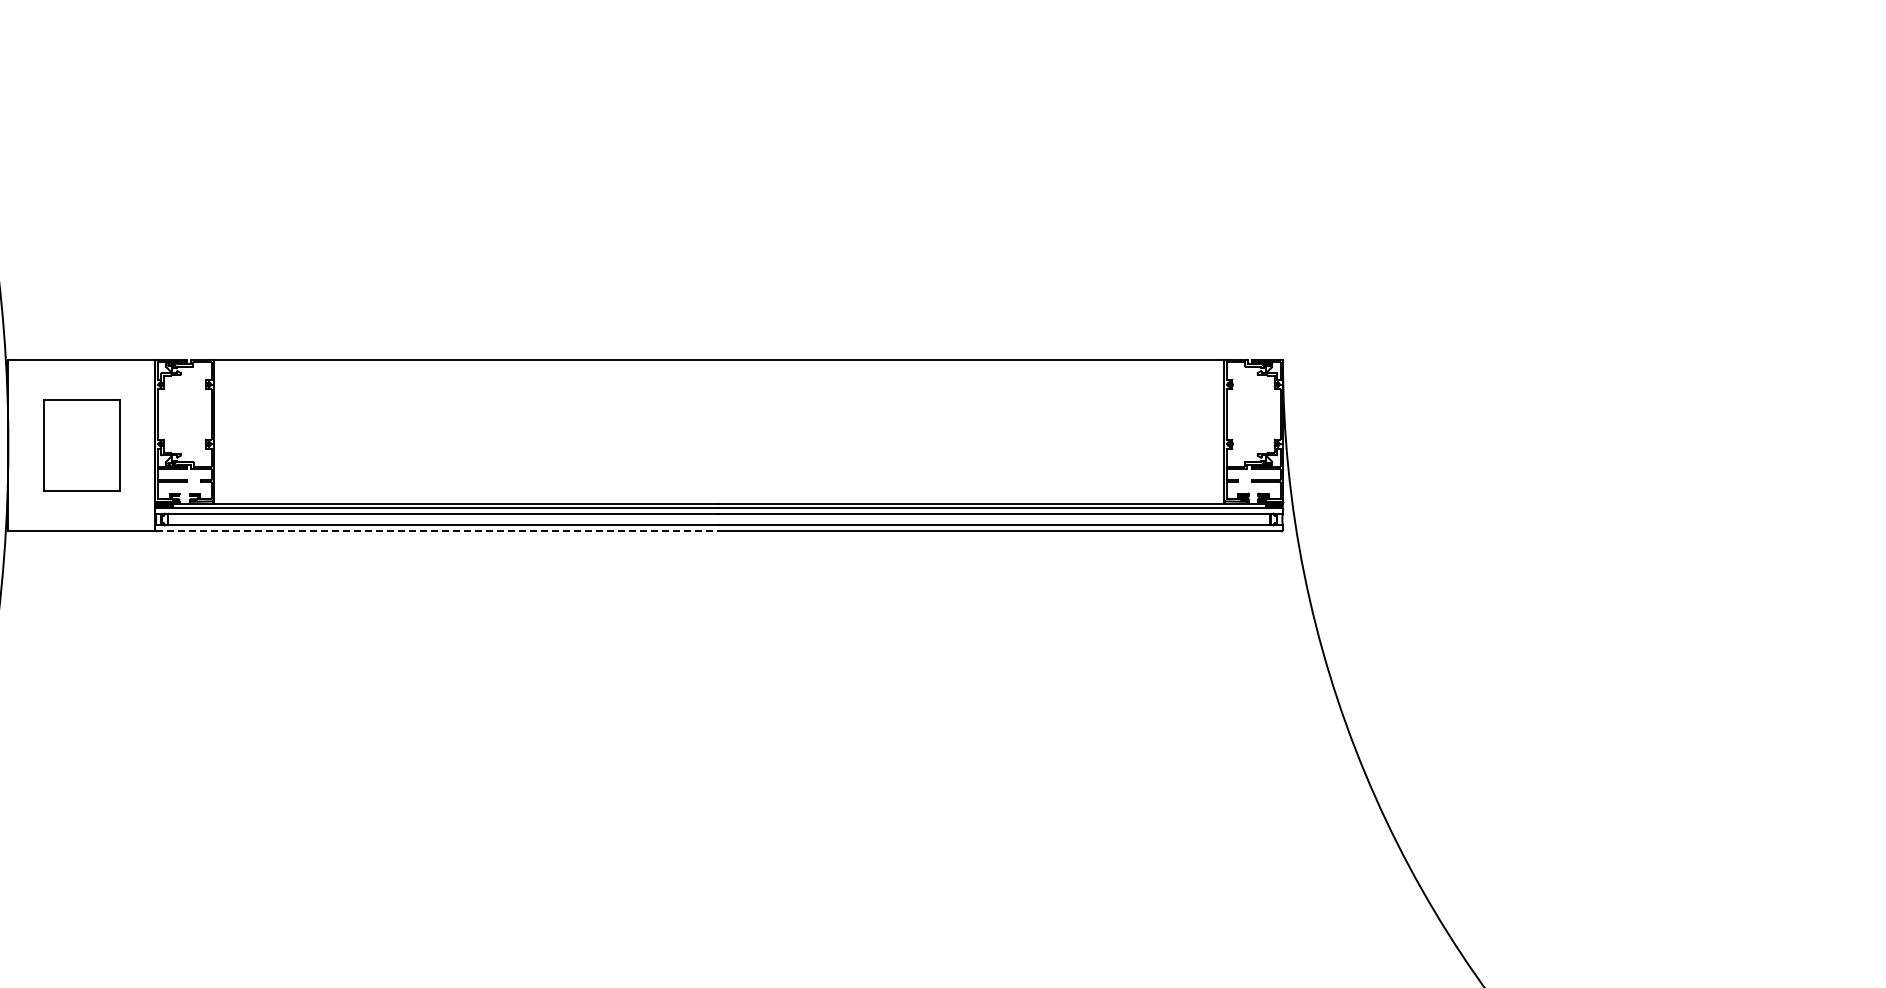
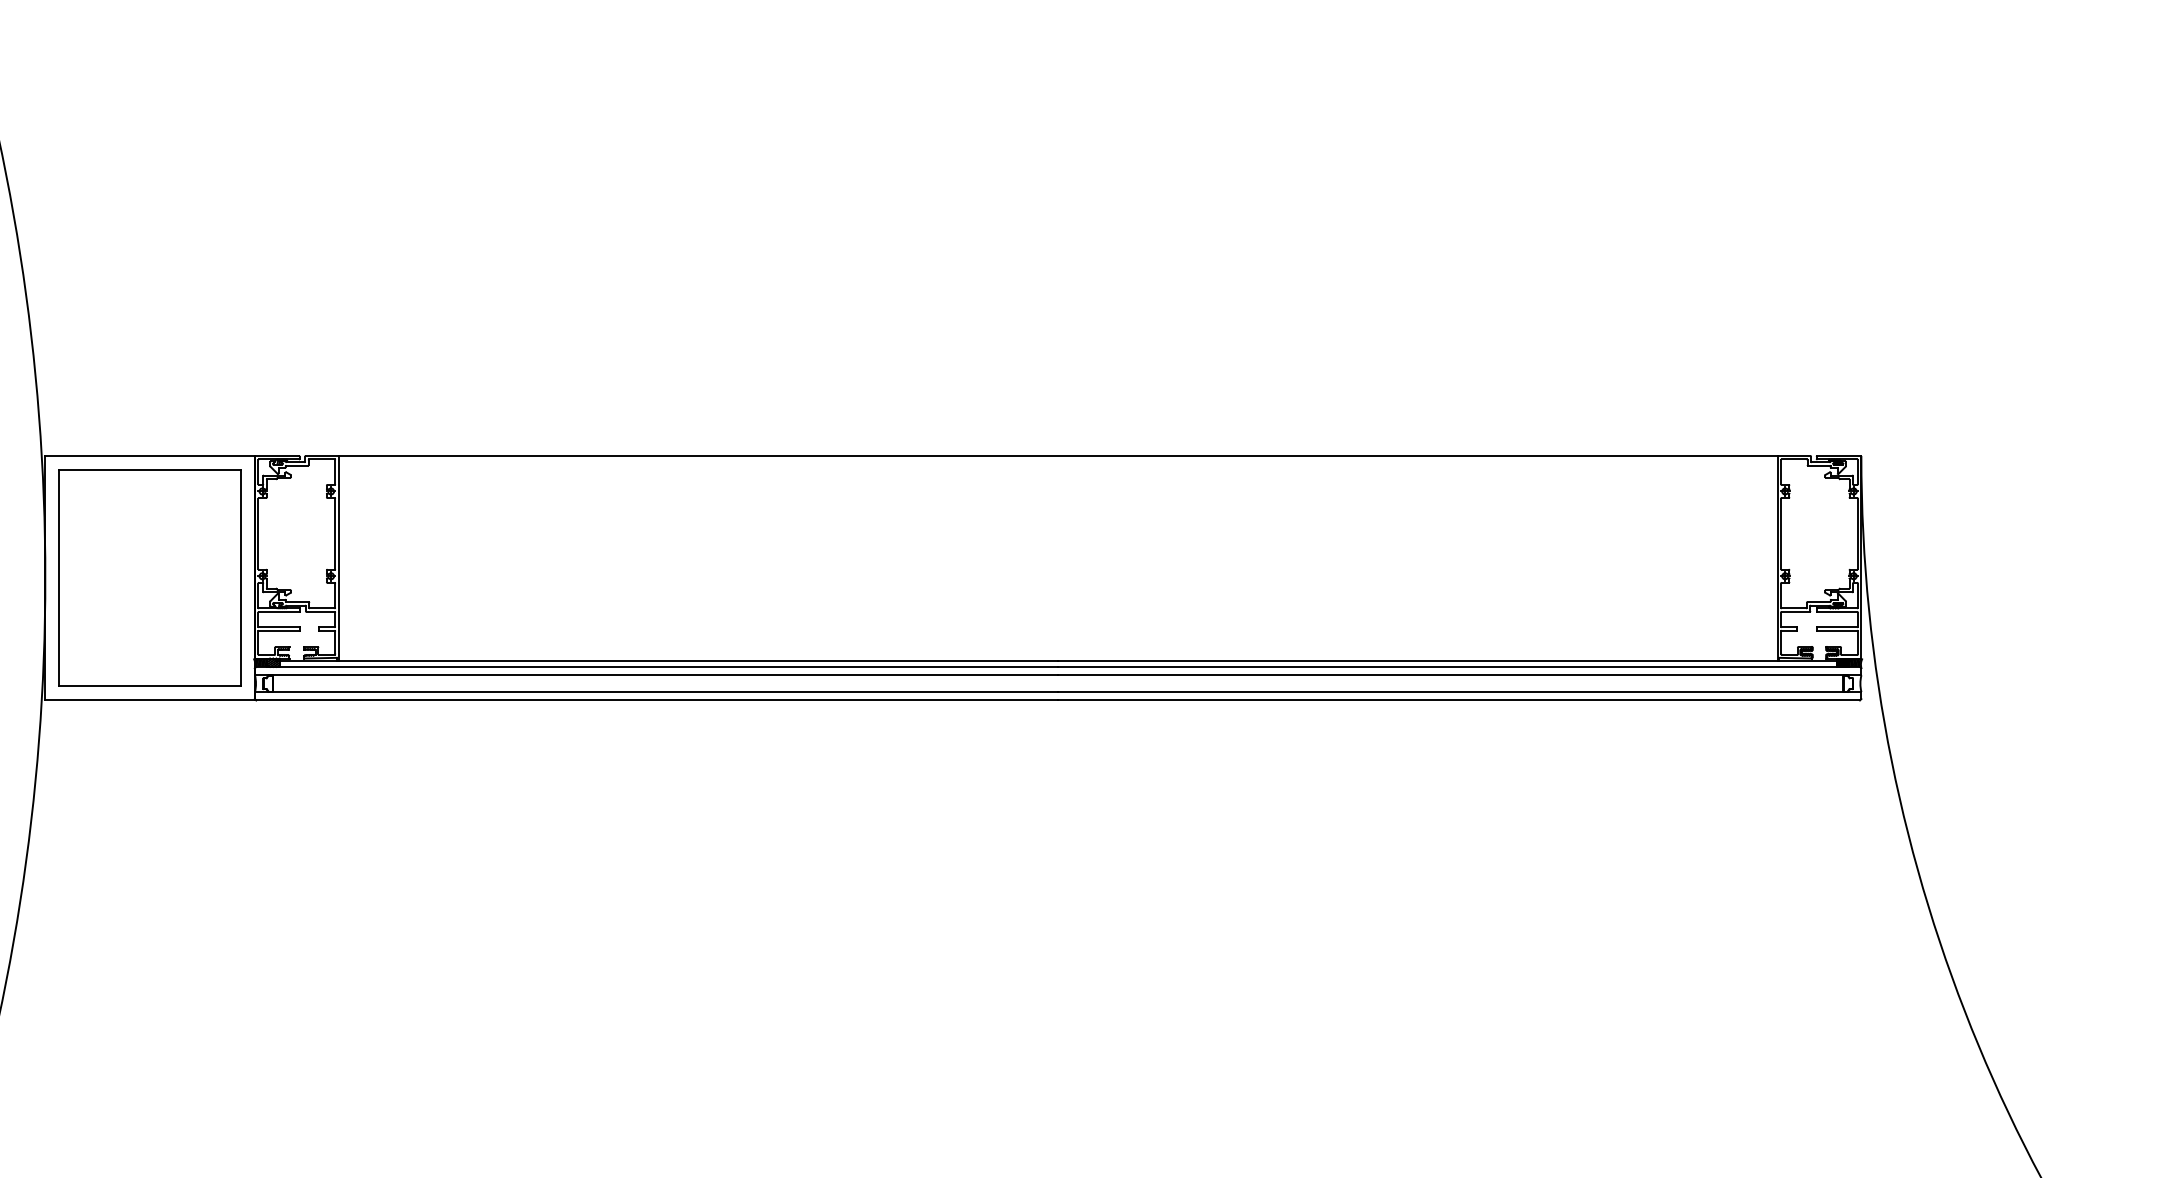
part: (81, 445) -> (149, 578), size x1.67
line: (438, 531) -> (658, 700), dashed -> solid

